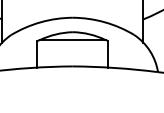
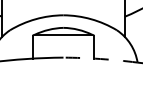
arc: (115, 68) -> (100, 59), solid -> dashed

